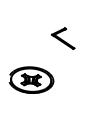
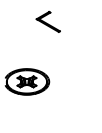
part: (62, 37) -> (47, 21), moved

